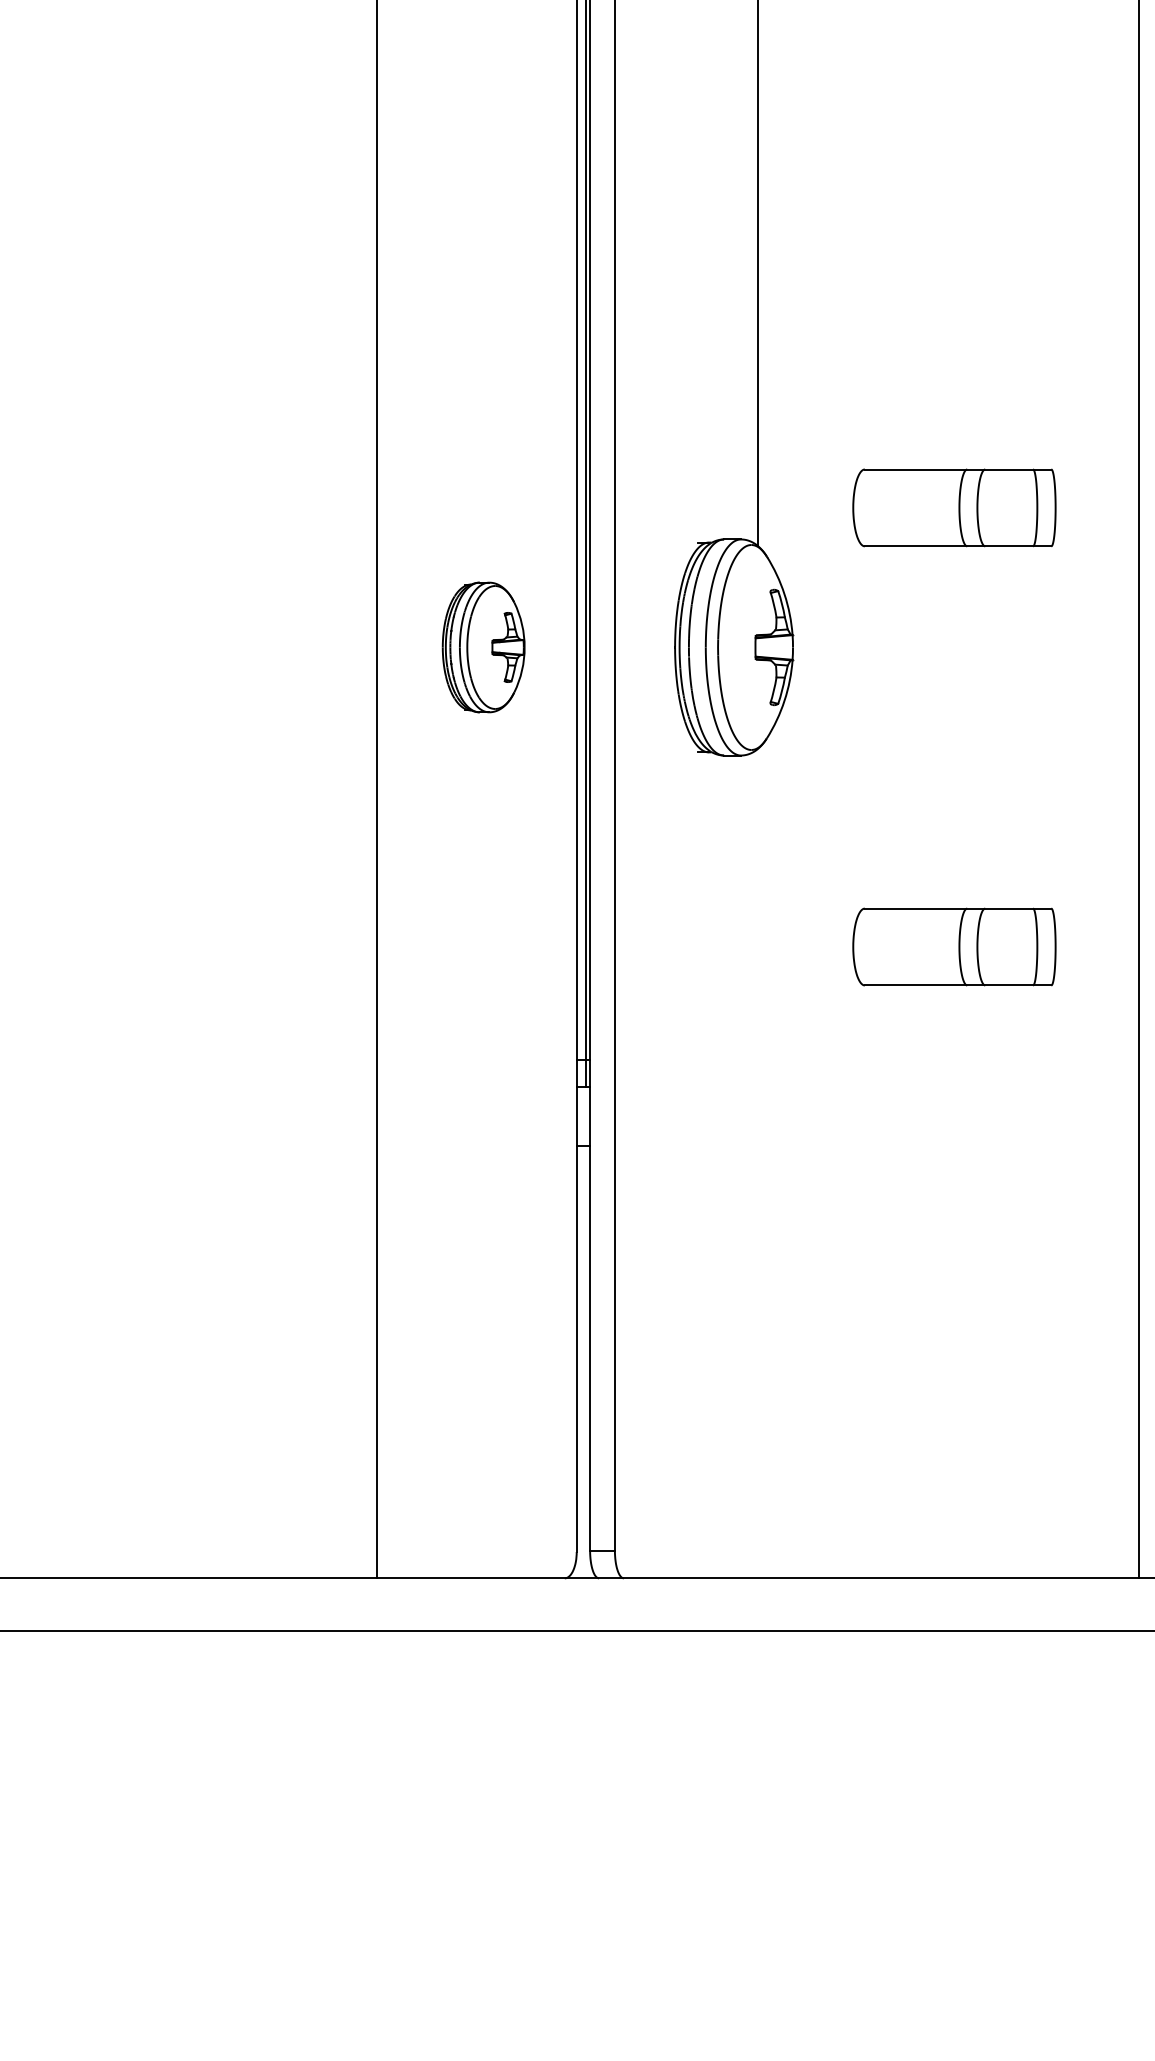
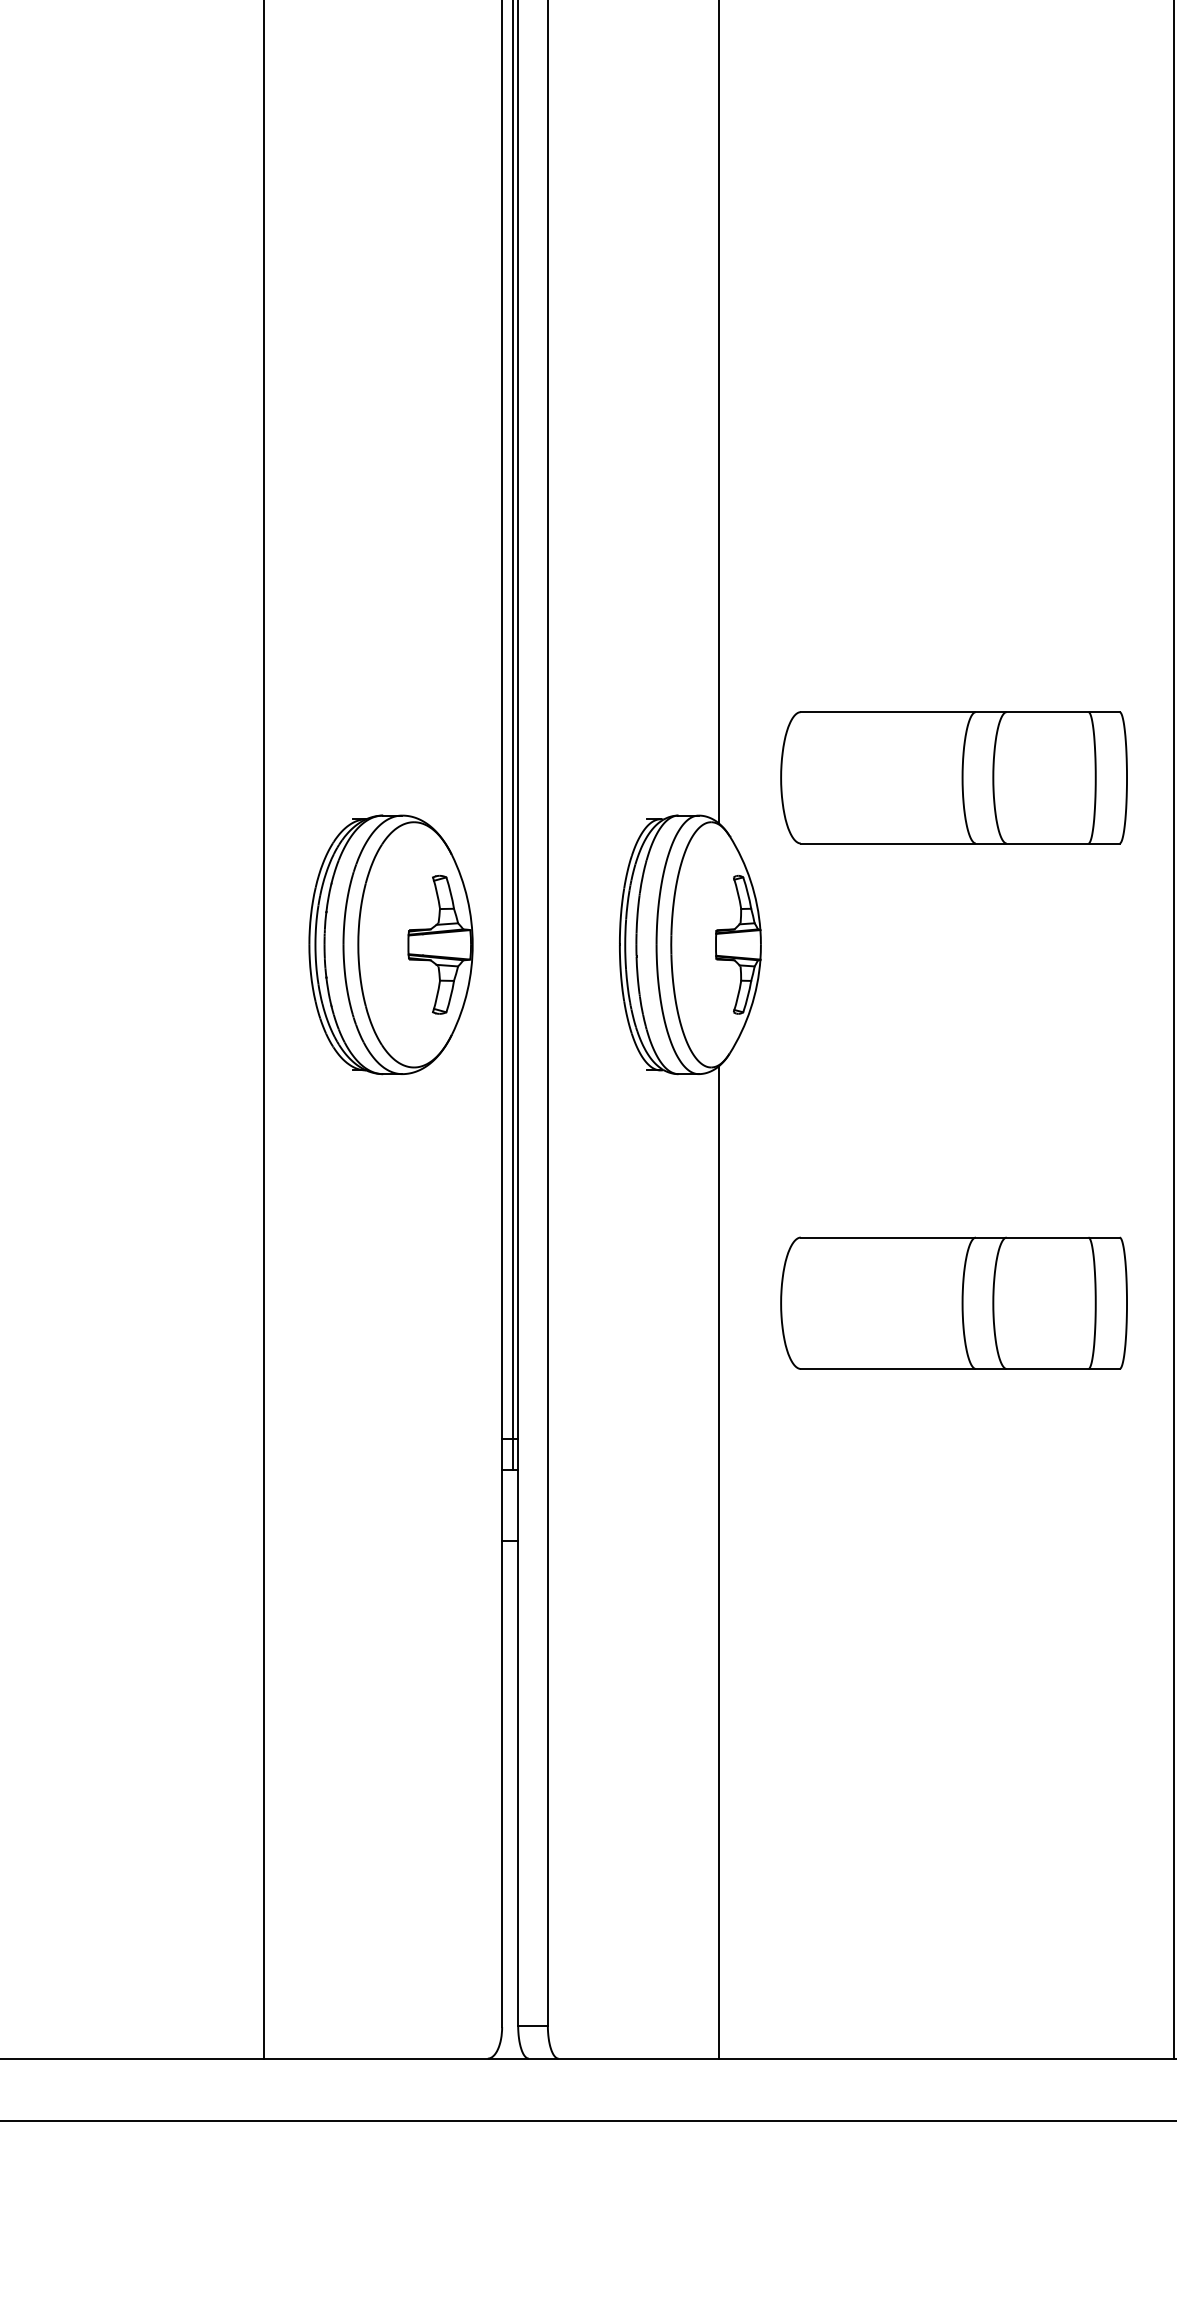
part: (954, 507) -> (954, 777), size x1.43
part: (483, 647) -> (390, 944), size x1.67
part: (954, 946) -> (954, 1302), size x1.43
line: (757, 1163) -> (718, 1562), added

